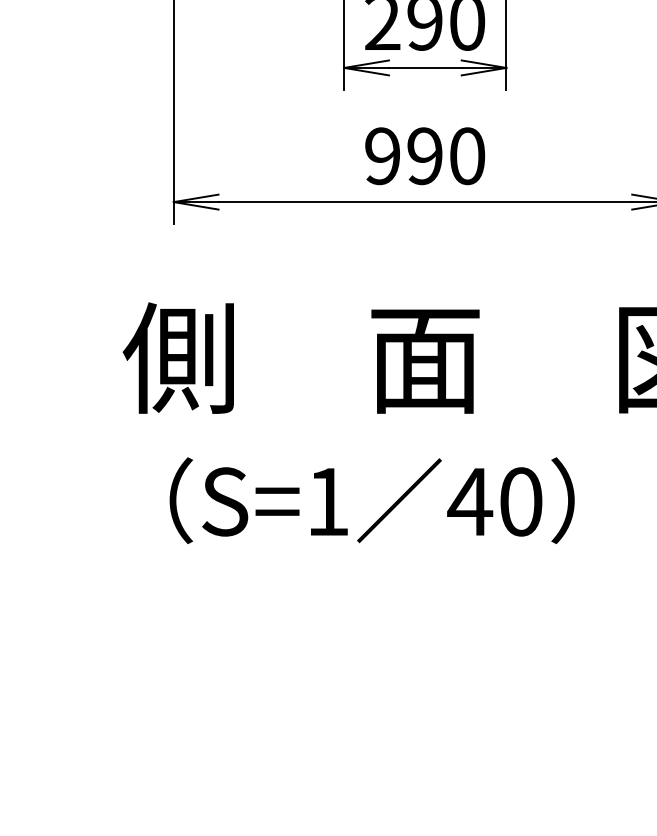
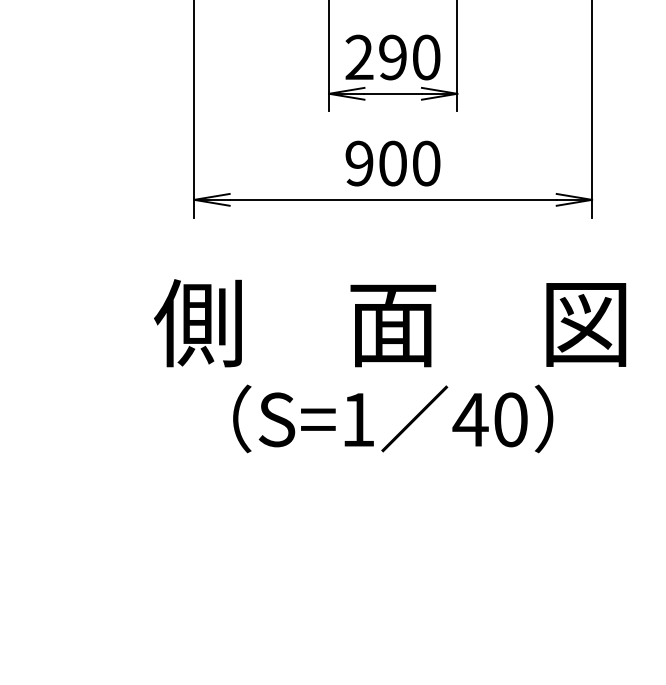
text: (424, 156) -> (392, 163), 990 -> 900
text: (372, 500) -> (393, 418), moved

